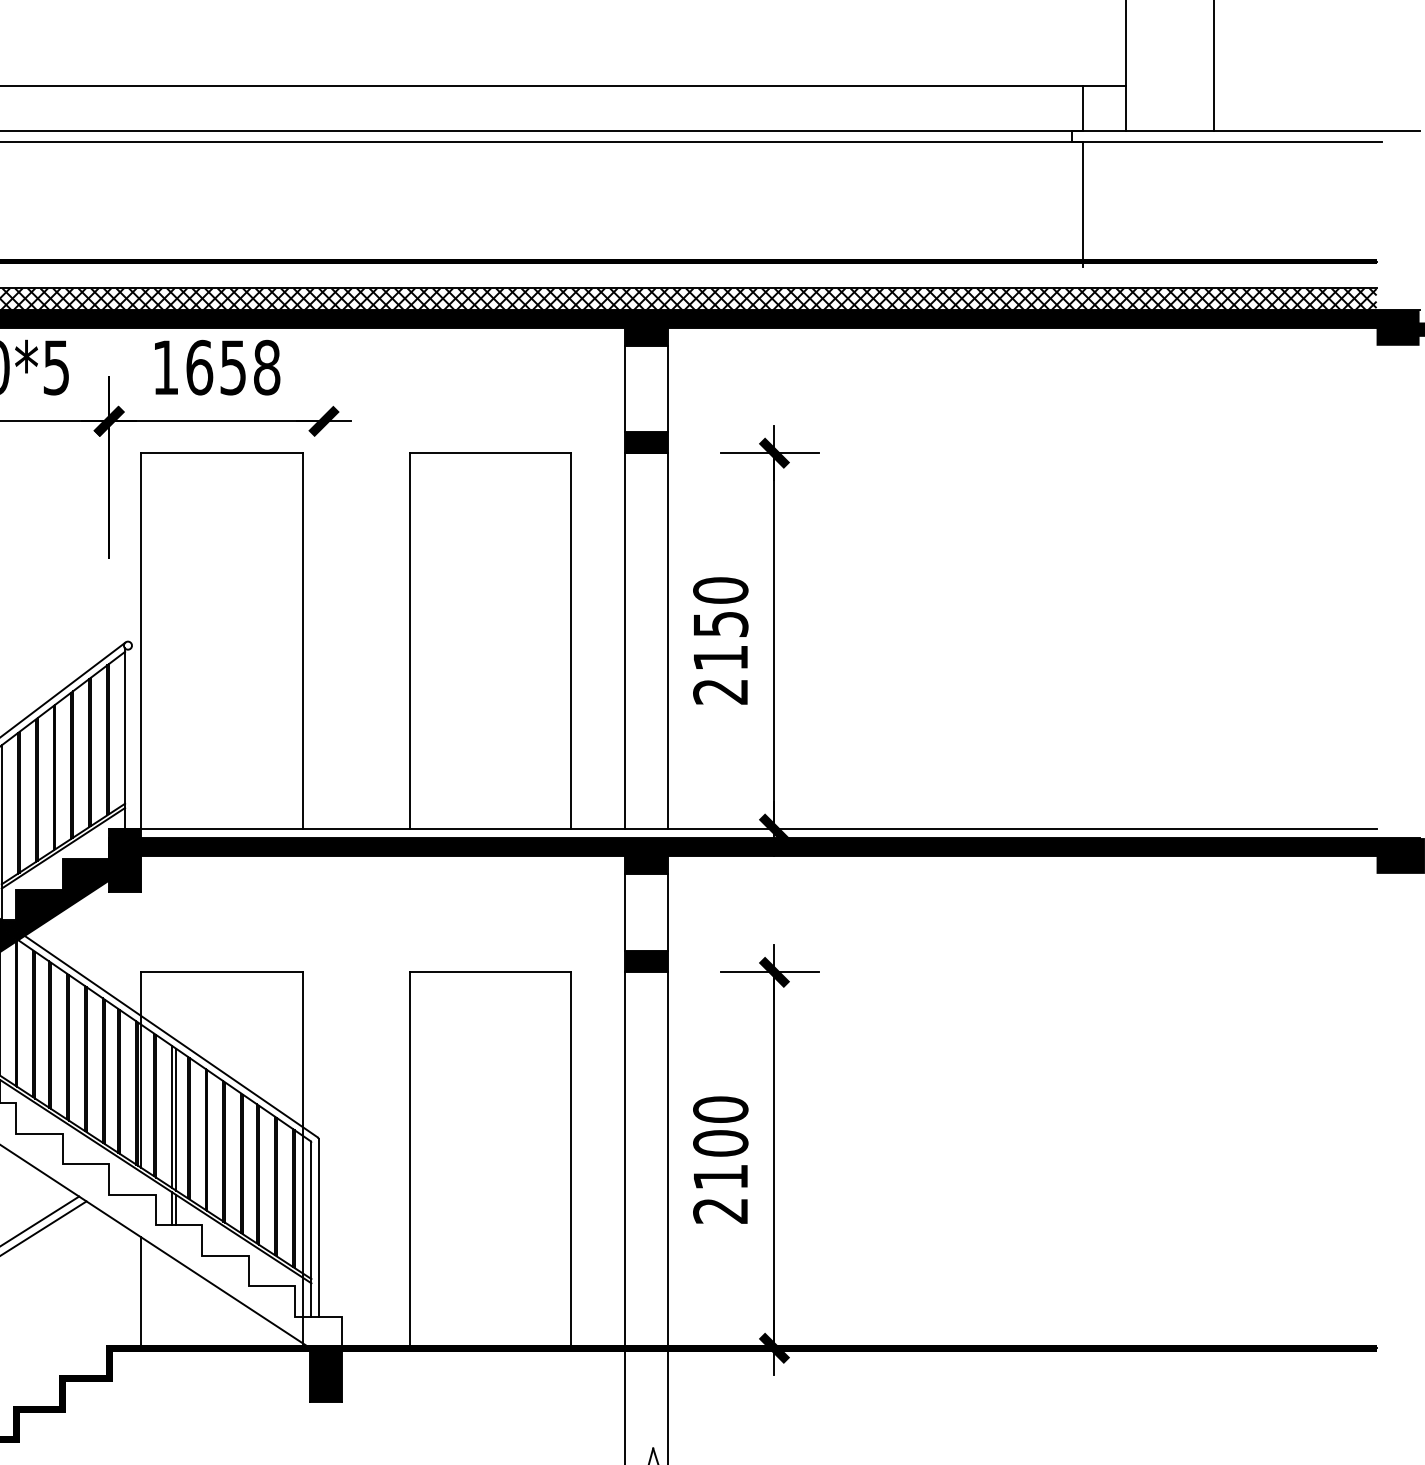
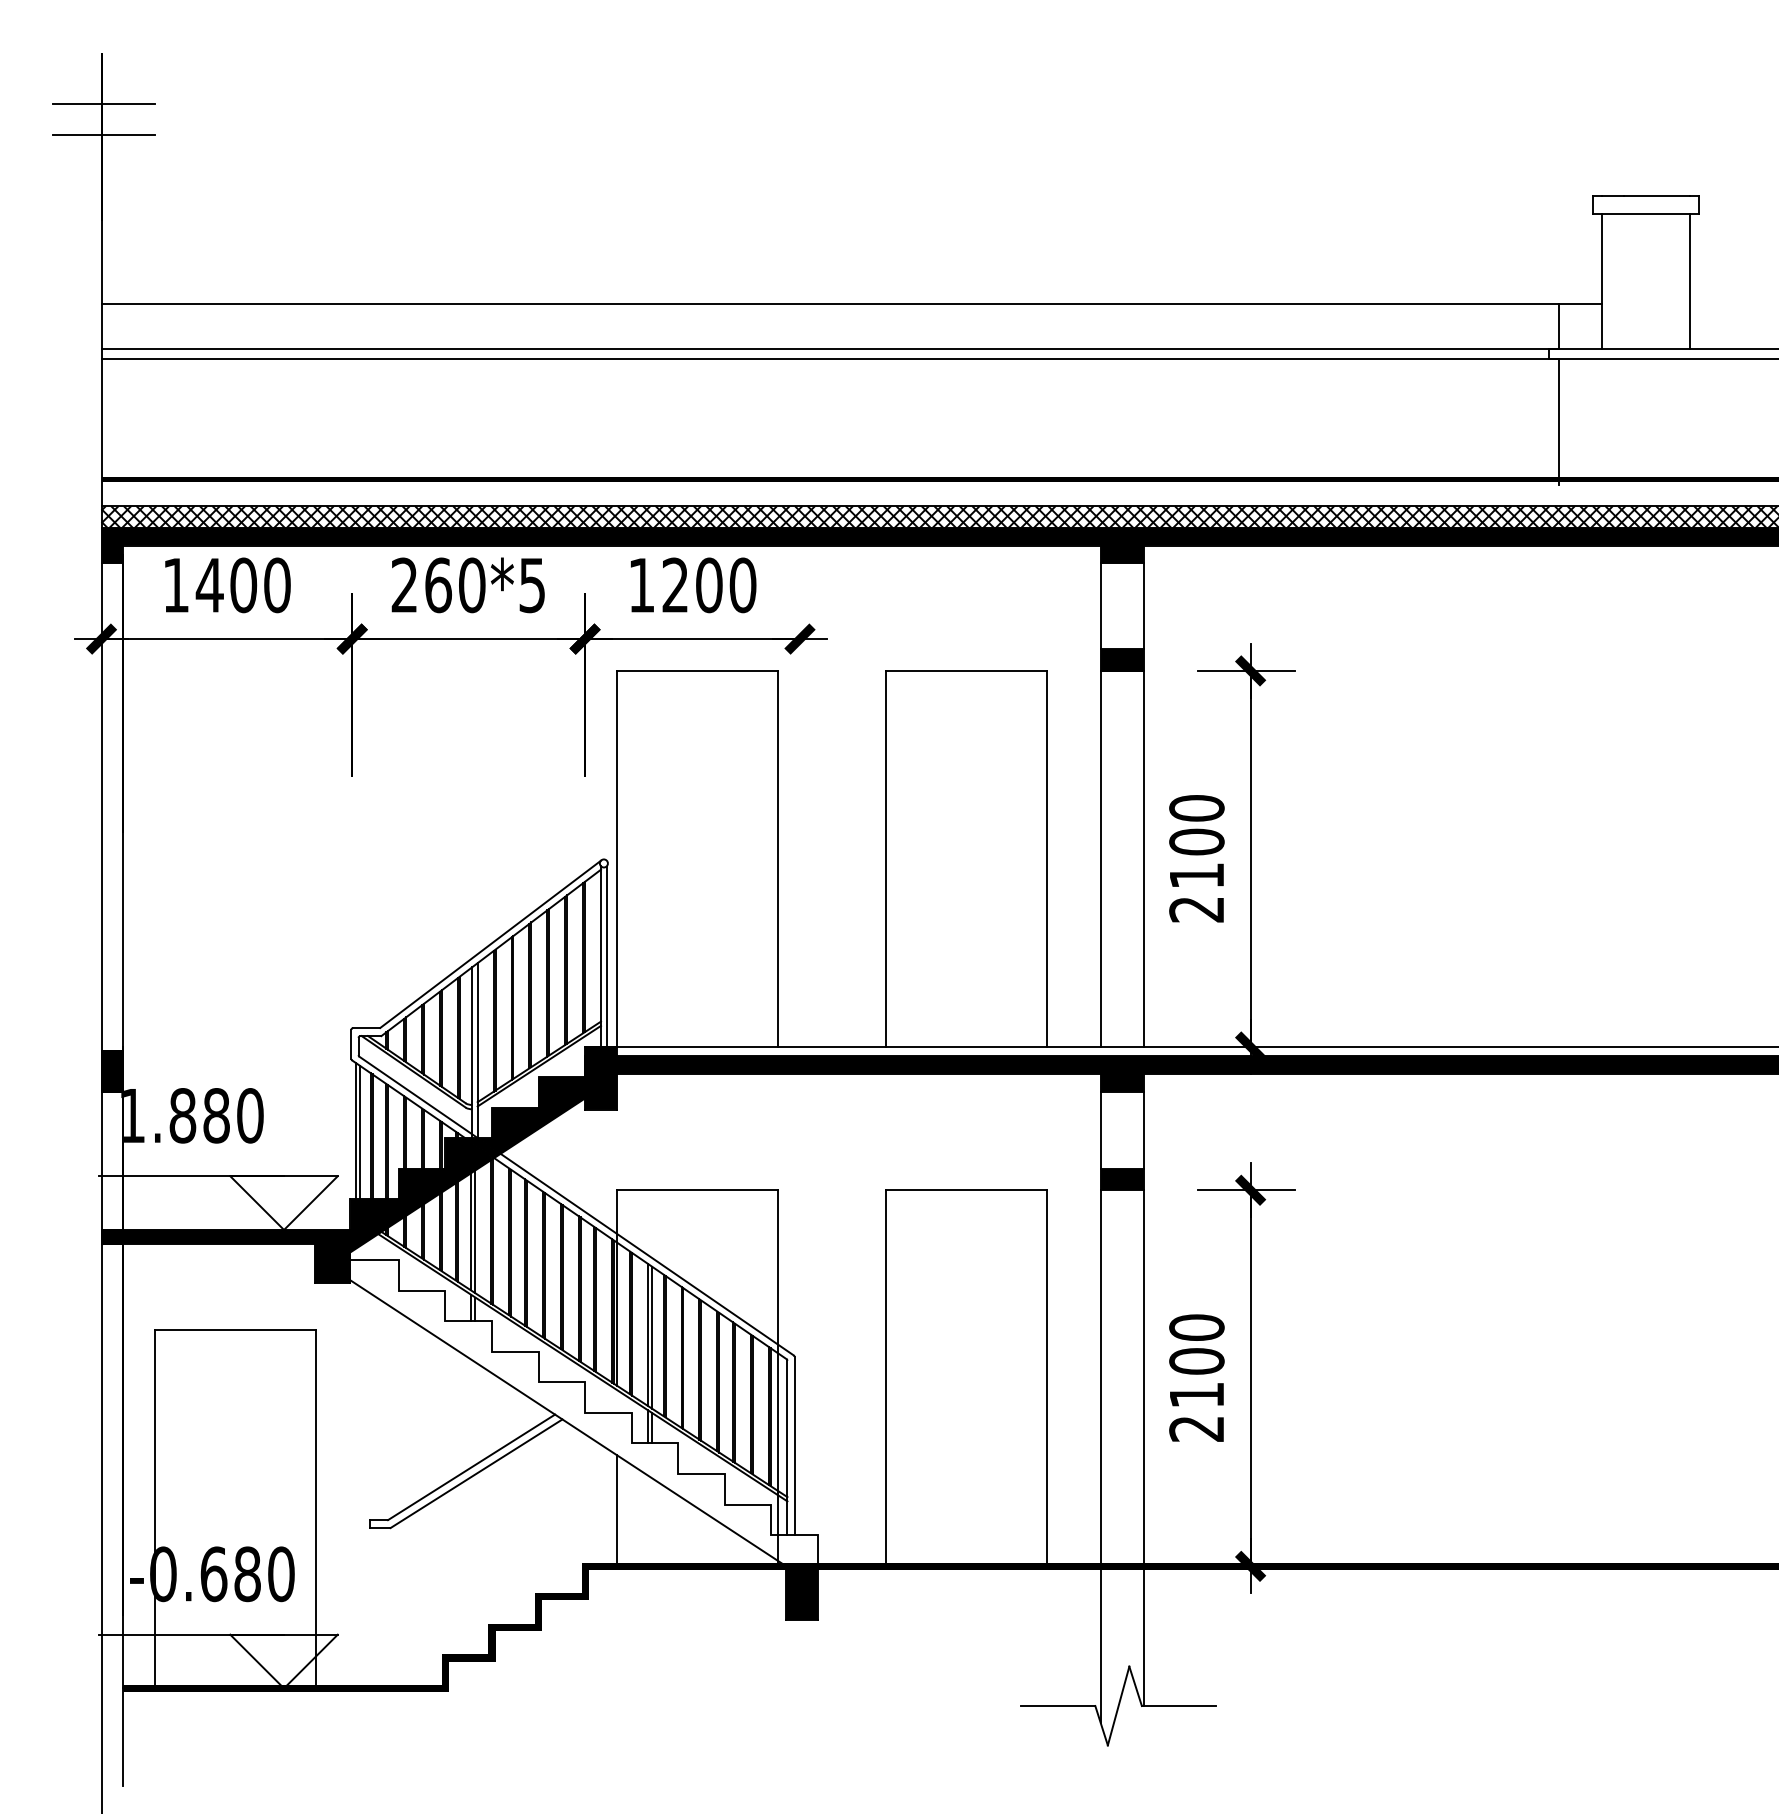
text: (233, 367) -> (709, 585), 1658 -> 1200
text: (720, 623) -> (1196, 841), 2150 -> 2100
line: (130, 738) -> (606, 956), added

